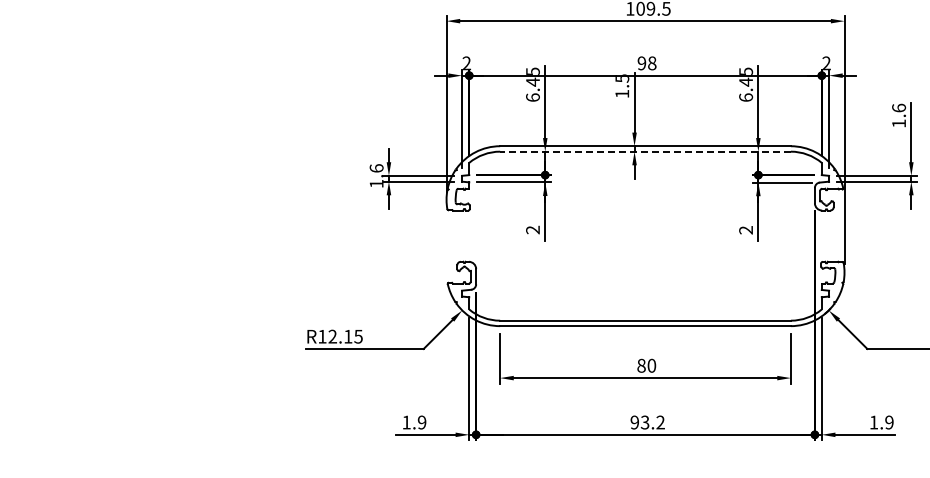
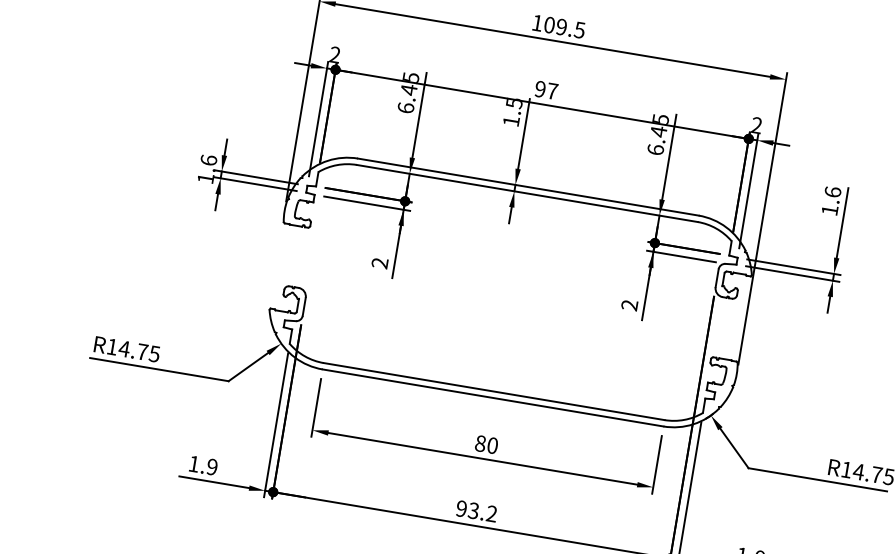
text: (652, 63) -> (552, 91), 98 -> 97
line: (645, 151) -> (527, 193), dashed -> solid
text: (340, 336) -> (133, 350), R12.15 -> R14.75

